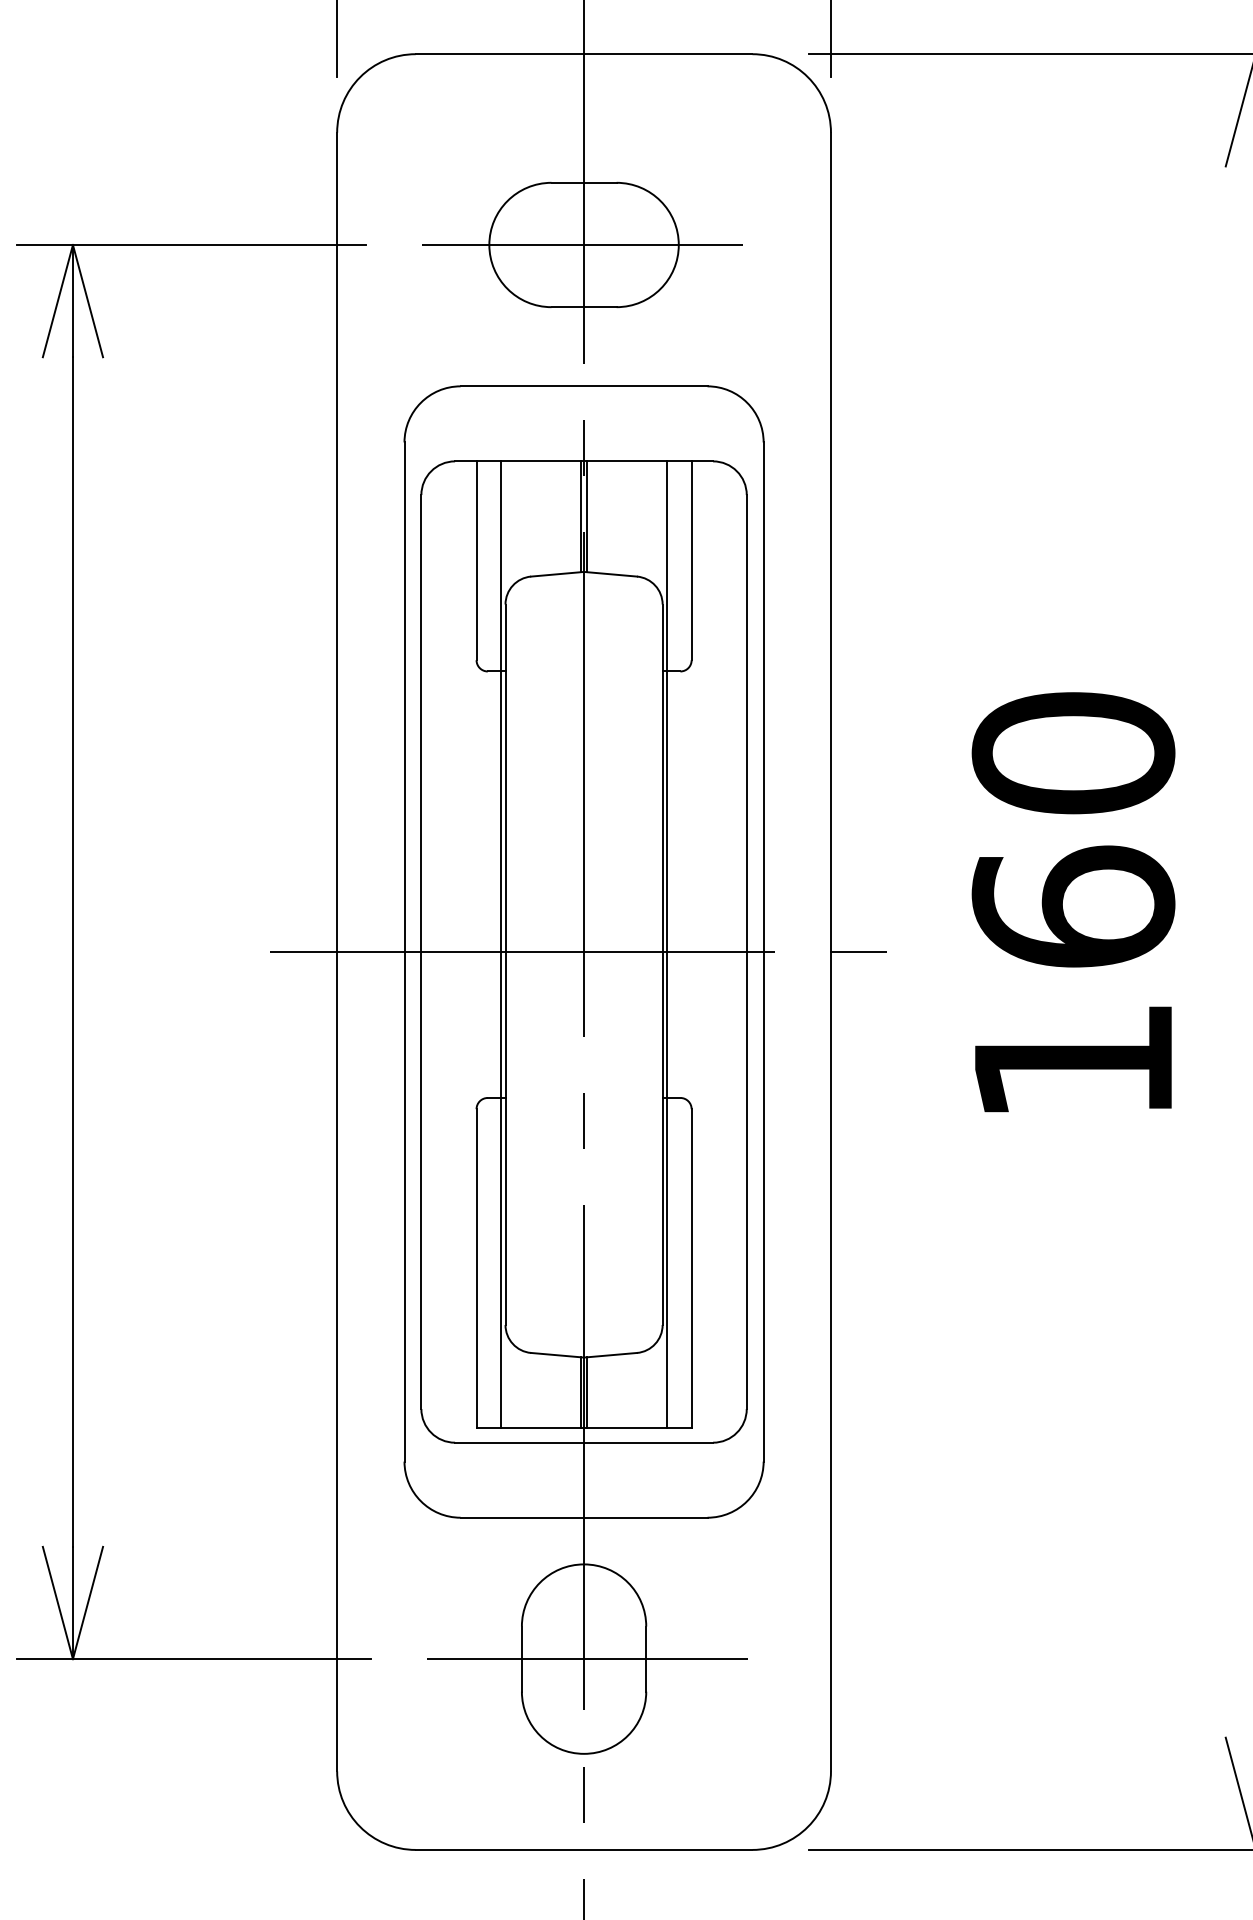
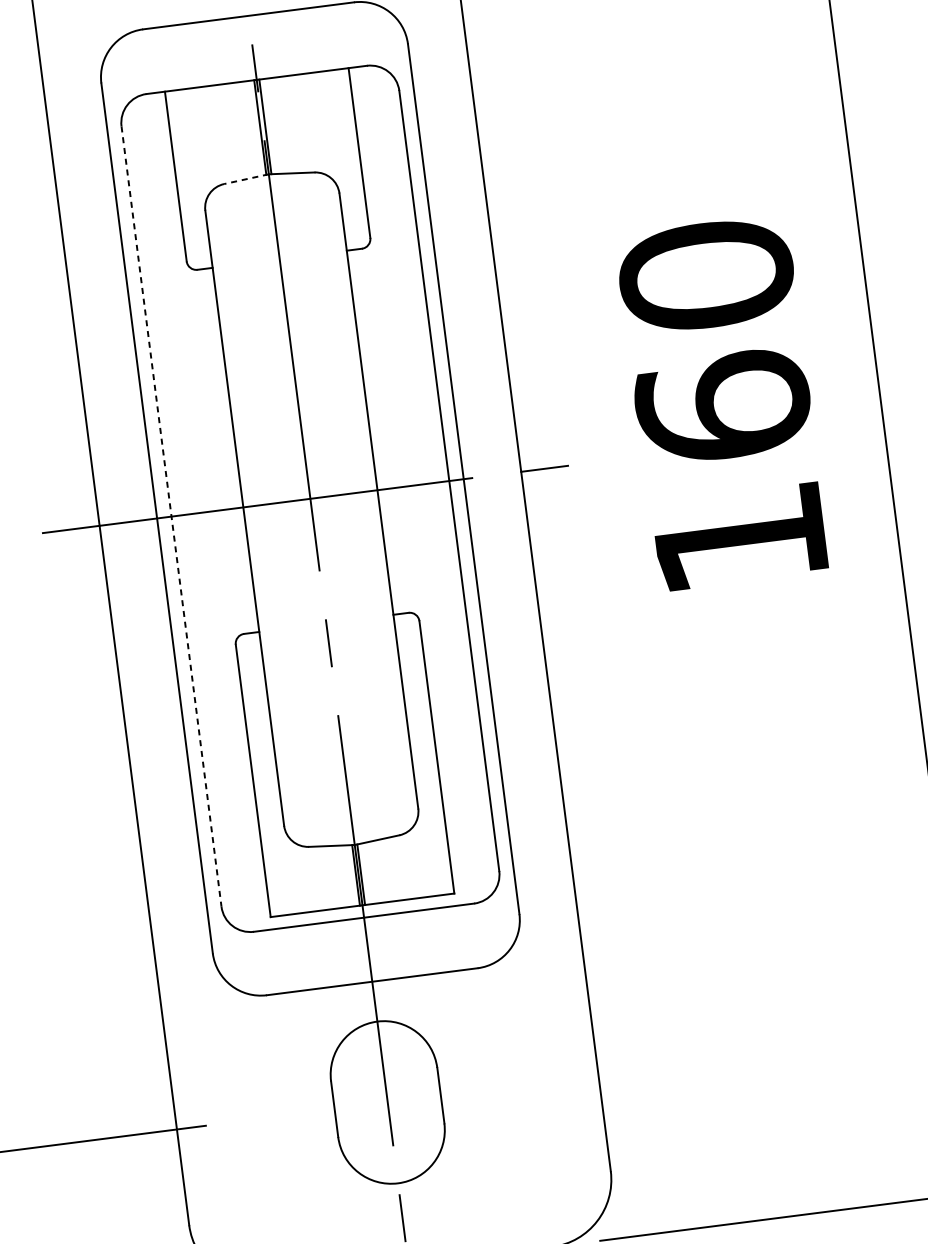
line: (557, 574) -> (246, 179), solid -> dashed
line: (501, 944) -> (239, 501), removed
line: (667, 944) -> (380, 483), removed
line: (421, 952) -> (171, 516), solid -> dashed
line: (587, 1659) -> (390, 1102), removed

